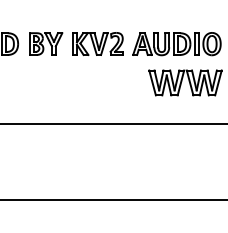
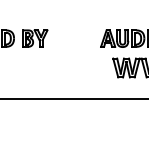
part: (97, 43) -> (74, 38), removed

